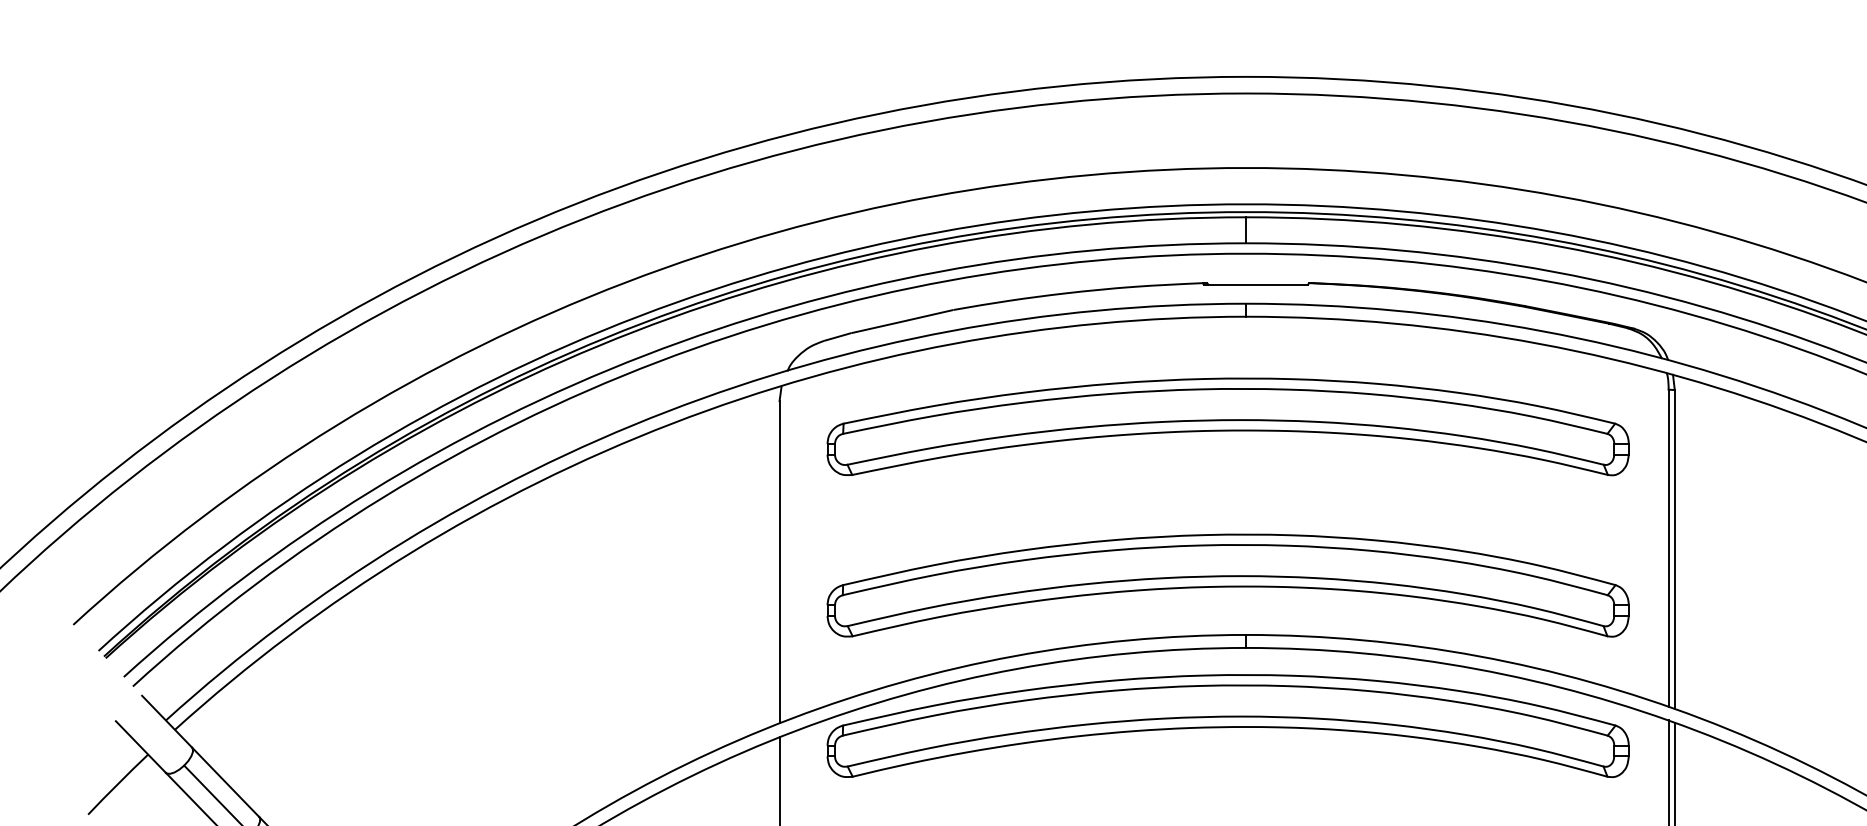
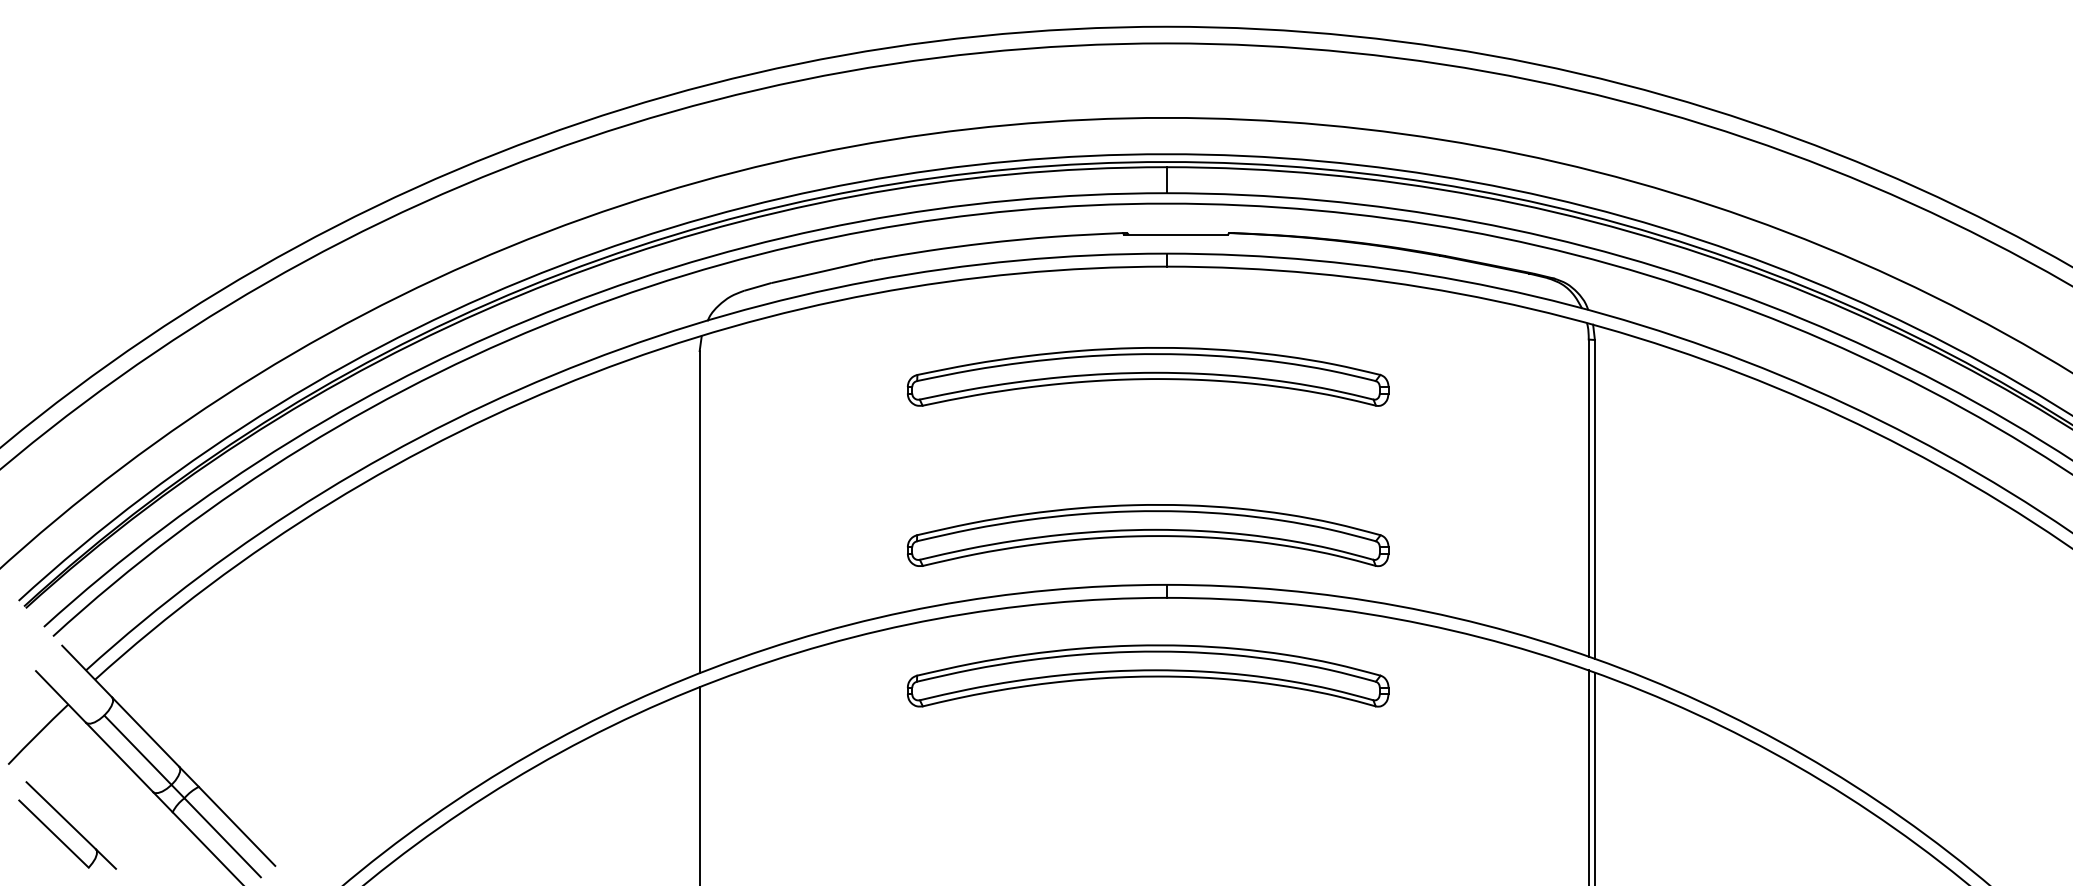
part: (1227, 426) -> (1147, 376), size x0.6
part: (1227, 585) -> (1147, 535), size x0.6
part: (1227, 725) -> (1147, 675), size x0.6

